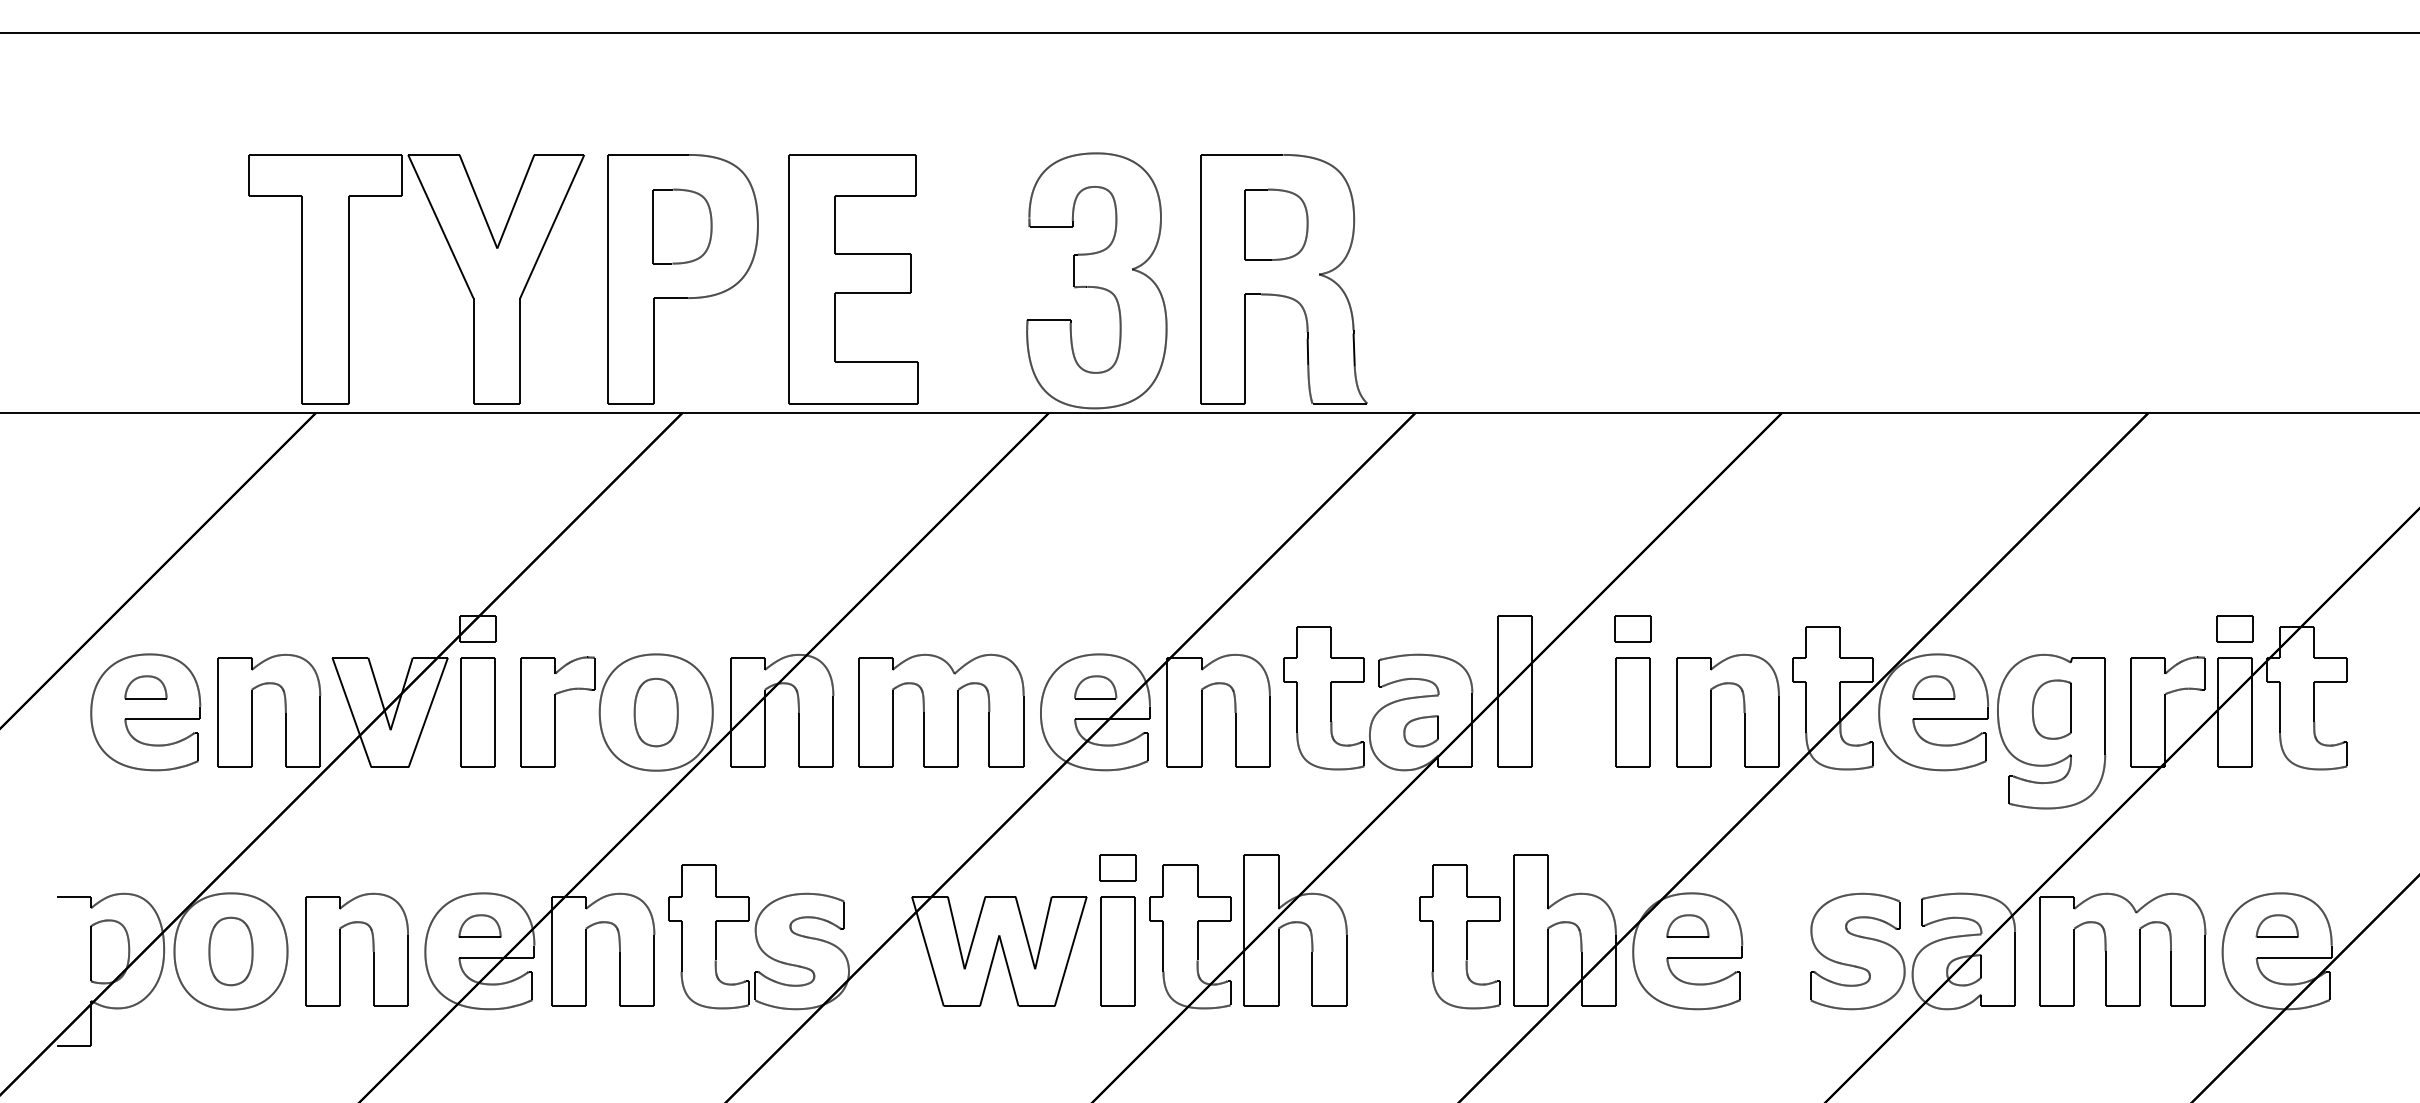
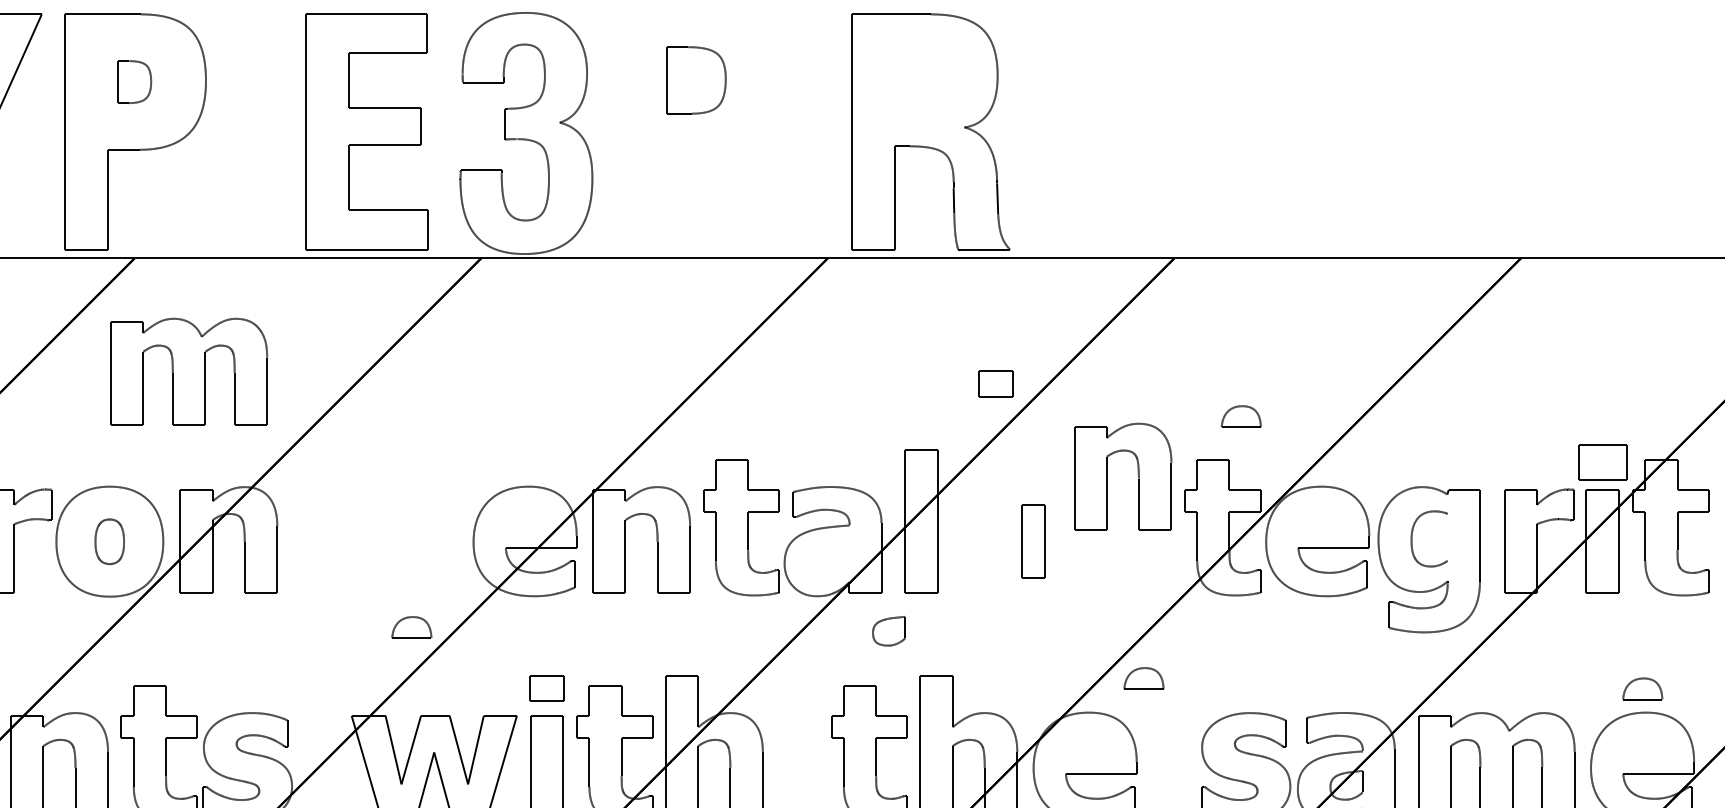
part: (682, 226) -> (134, 82), size x0.6
part: (853, 279) -> (367, 132), moved
part: (1283, 279) -> (930, 132), moved
part: (1632, 628) -> (995, 383), moved
part: (2234, 628) -> (1602, 462), size x1.4
part: (1095, 687) -> (411, 627), moved
part: (1933, 687) -> (1240, 416), moved
line: (2071, 707) -> (1448, 536), removed
part: (941, 710) -> (189, 371), moved
part: (1711, 710) -> (1107, 476), moved
part: (655, 712) -> (109, 541), size x0.7
part: (1632, 712) -> (1032, 541), size x0.7
part: (1420, 731) -> (888, 631), moved
part: (1687, 925) -> (1143, 677), moved
part: (2276, 925) -> (1641, 688), moved

